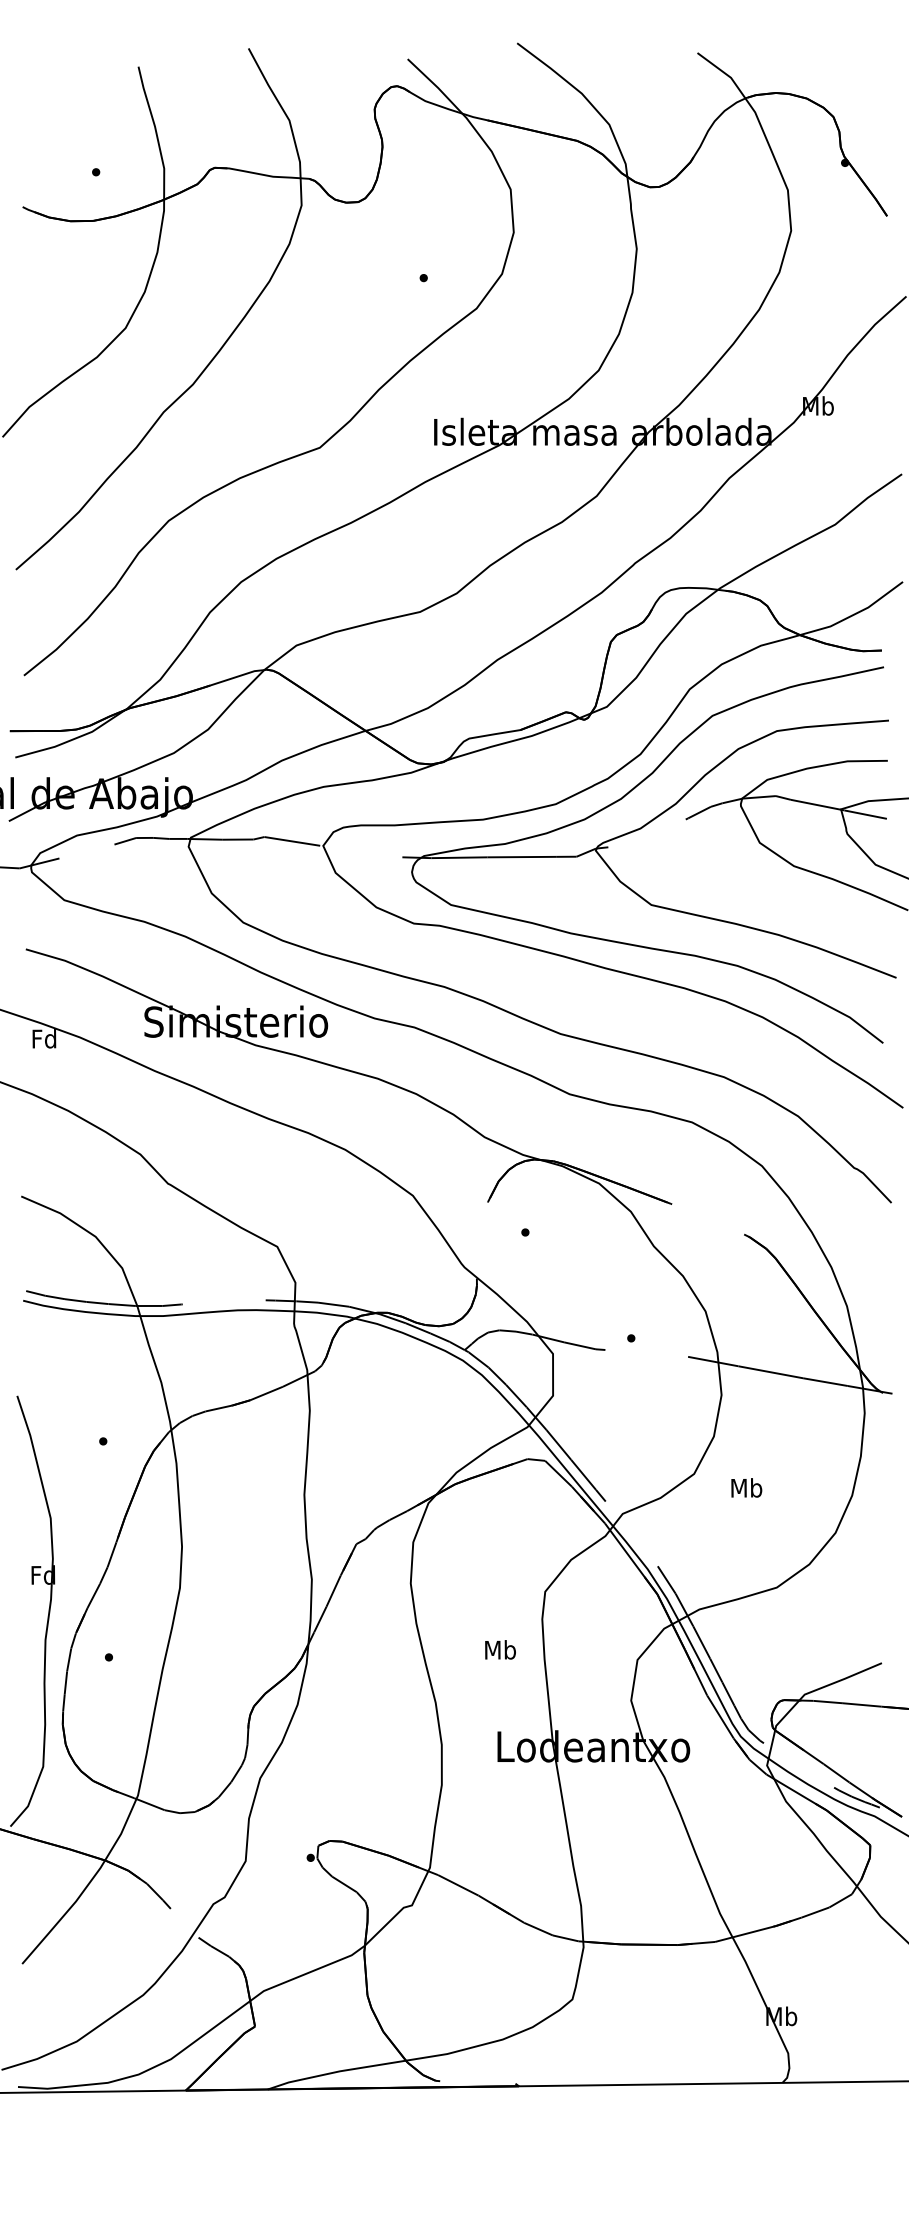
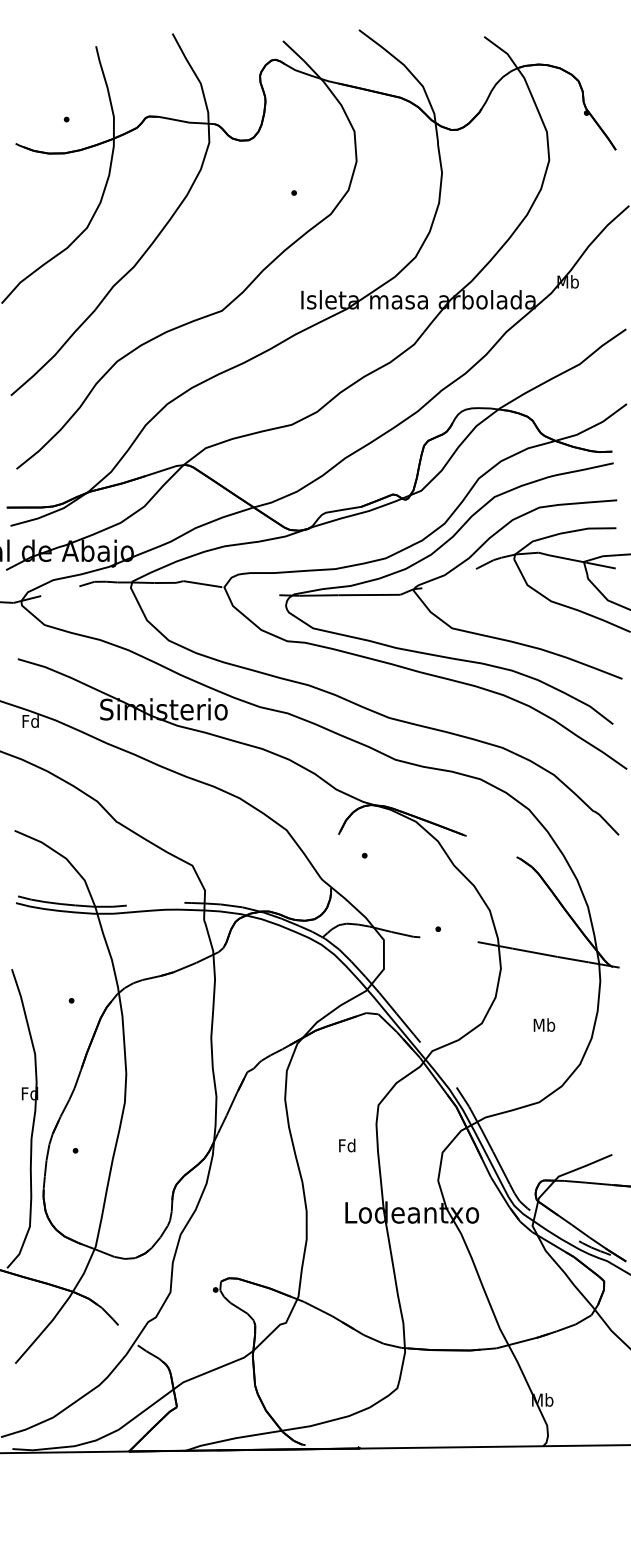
text: (746, 1487) -> (544, 1024), moved
text: (500, 1649) -> (347, 1145), Mb -> Fd

